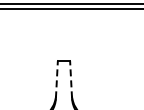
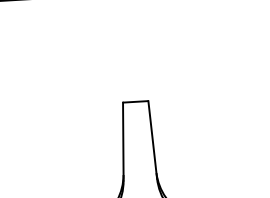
line: (56, 79) -> (122, 141), dashed -> solid
line: (71, 79) -> (153, 139), dashed -> solid

